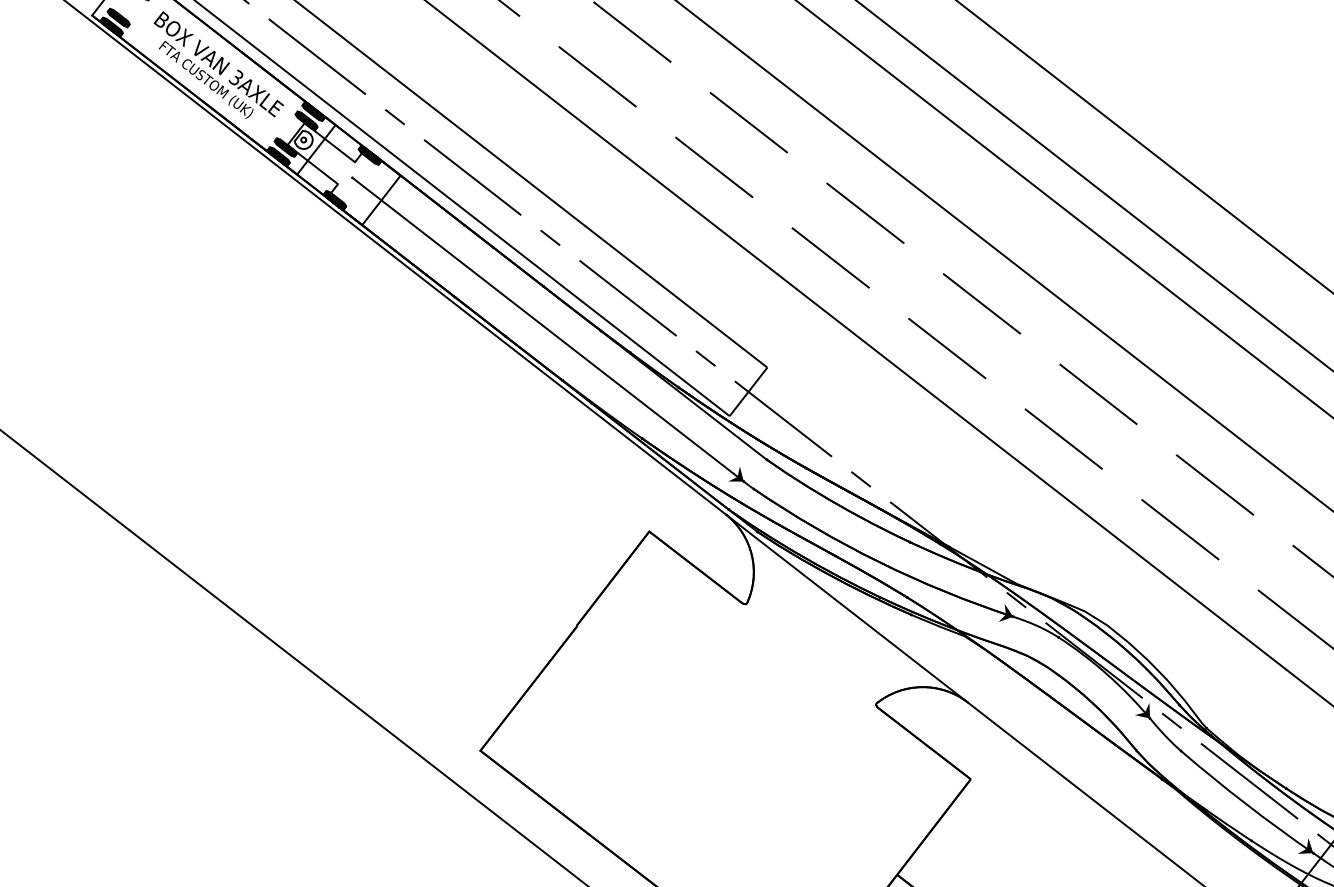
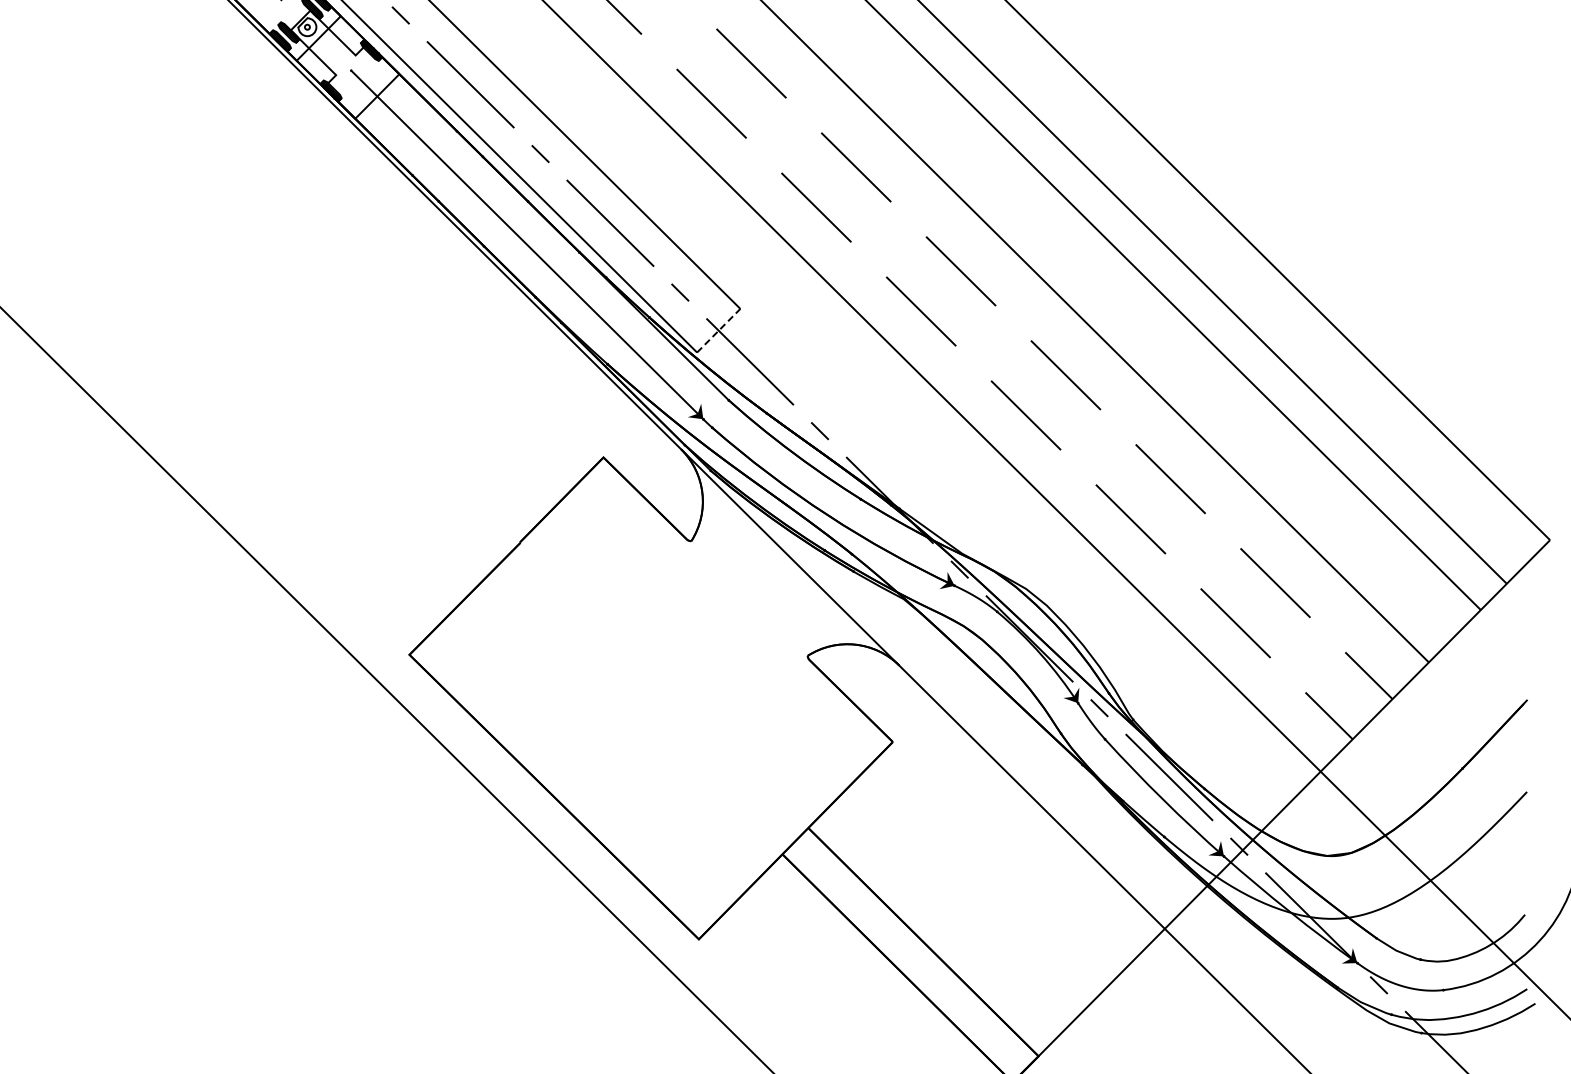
line: (748, 391) -> (718, 330), solid -> dashed

